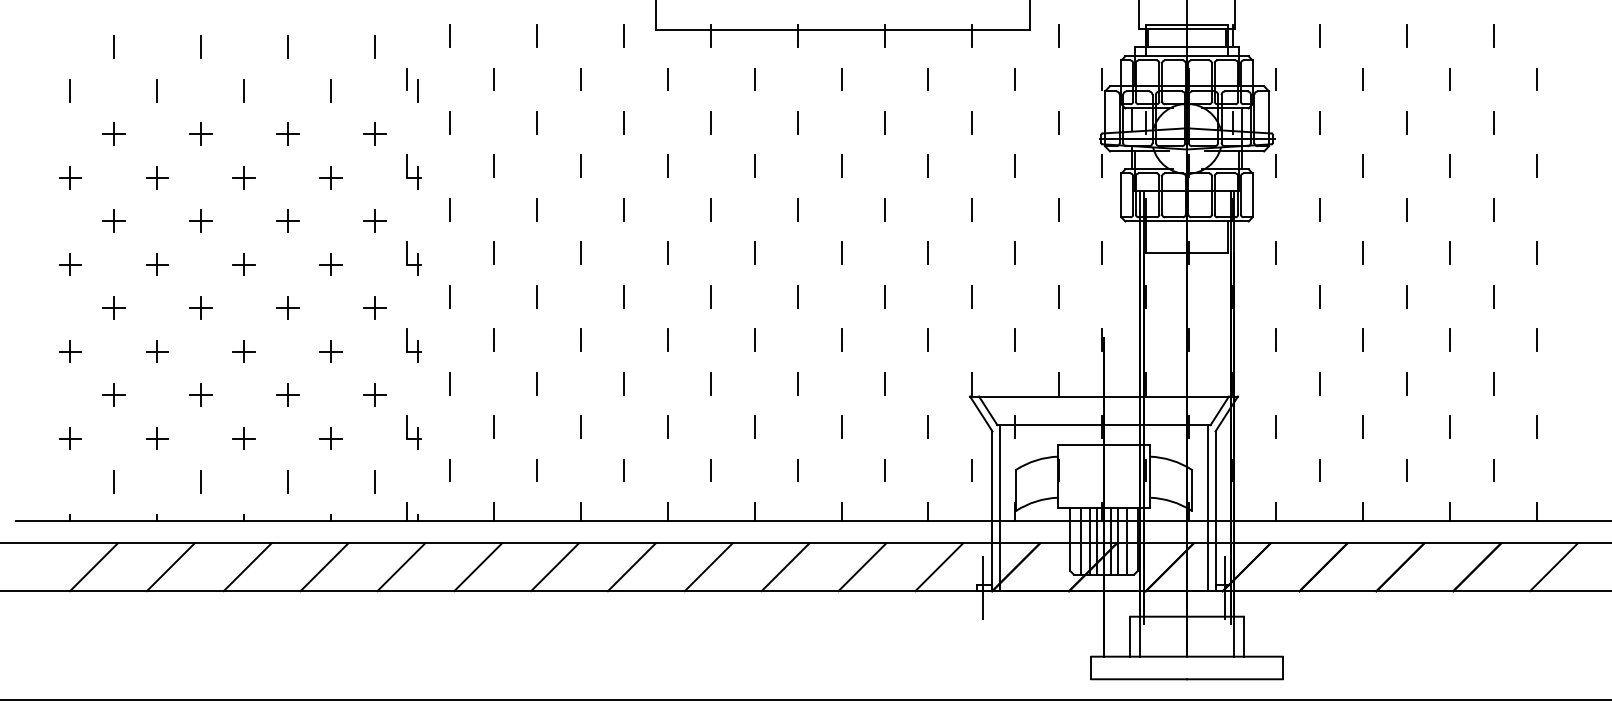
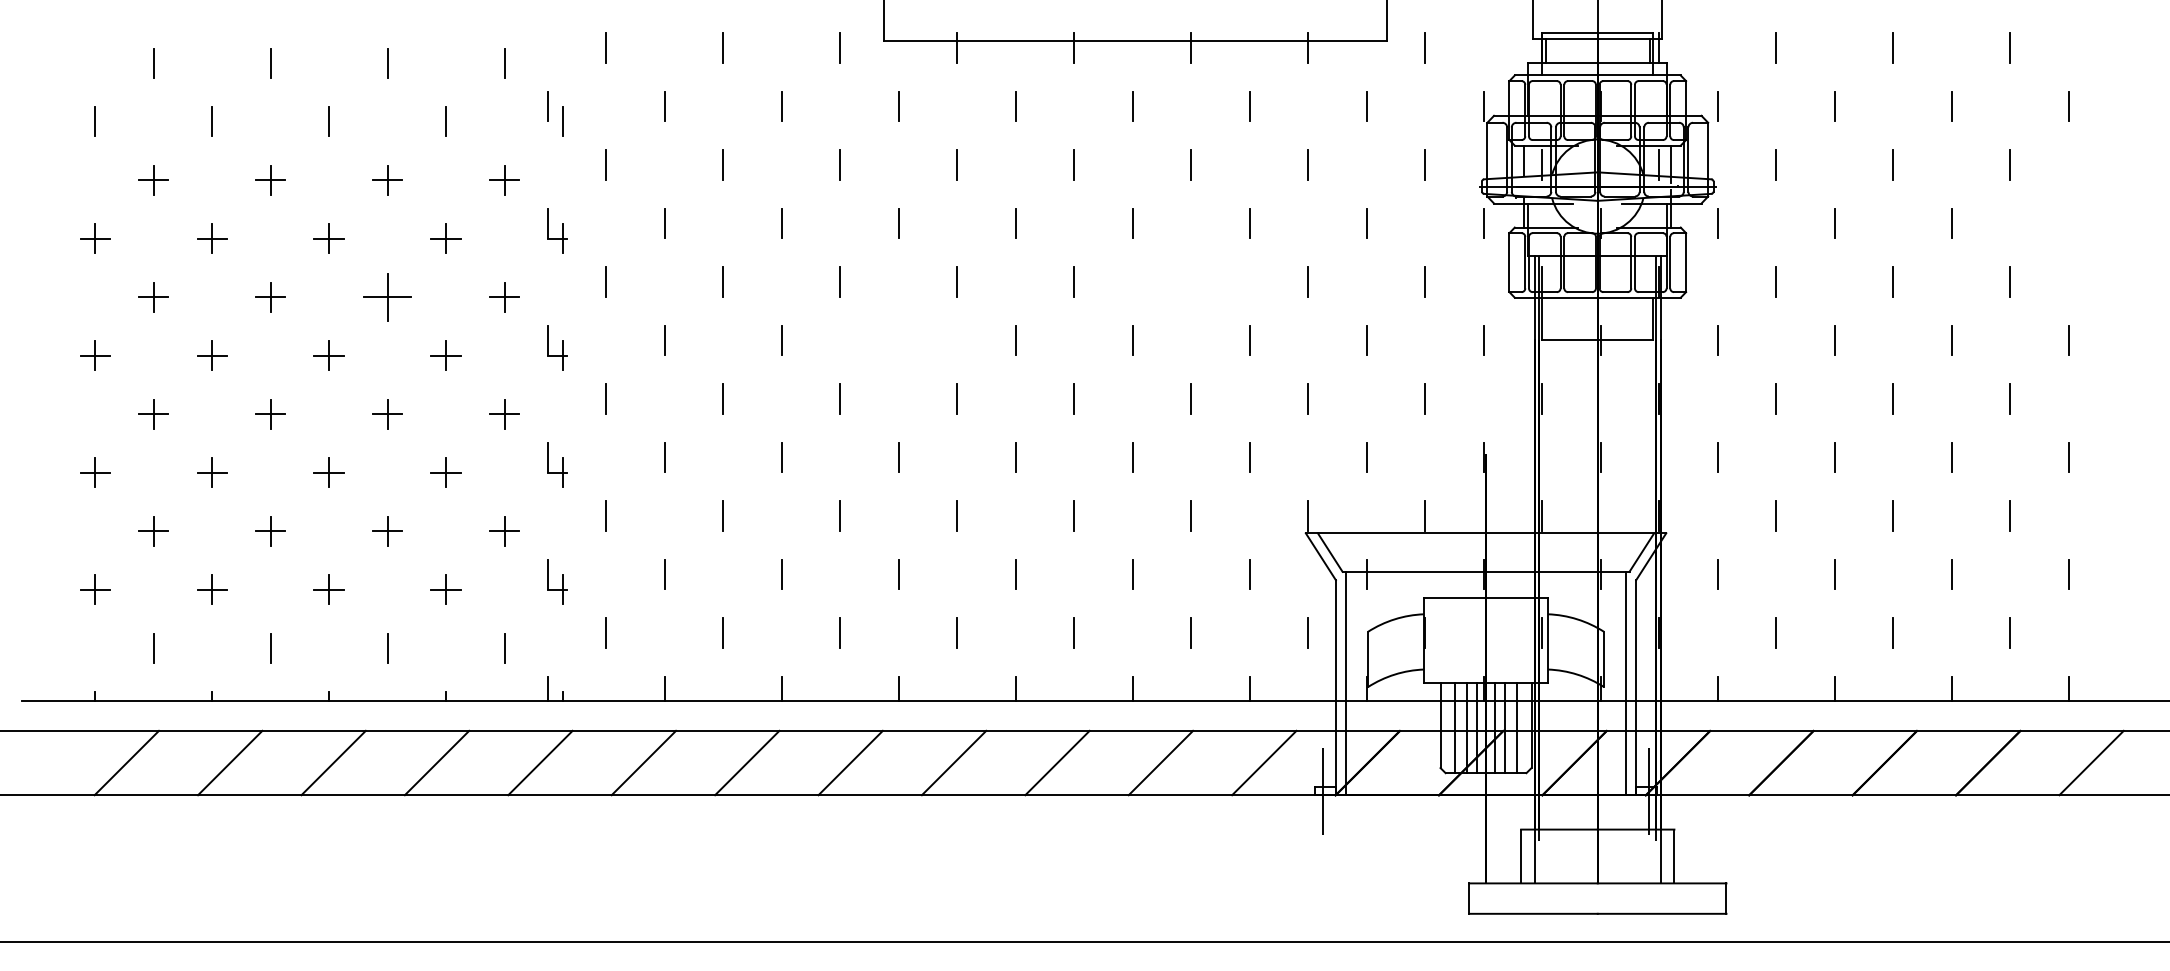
line: (1536, 166) -> (2068, 223), removed
line: (885, 209) -> (1191, 281), removed
part: (287, 221) -> (387, 297), size x1.6
line: (667, 253) -> (898, 340), removed

